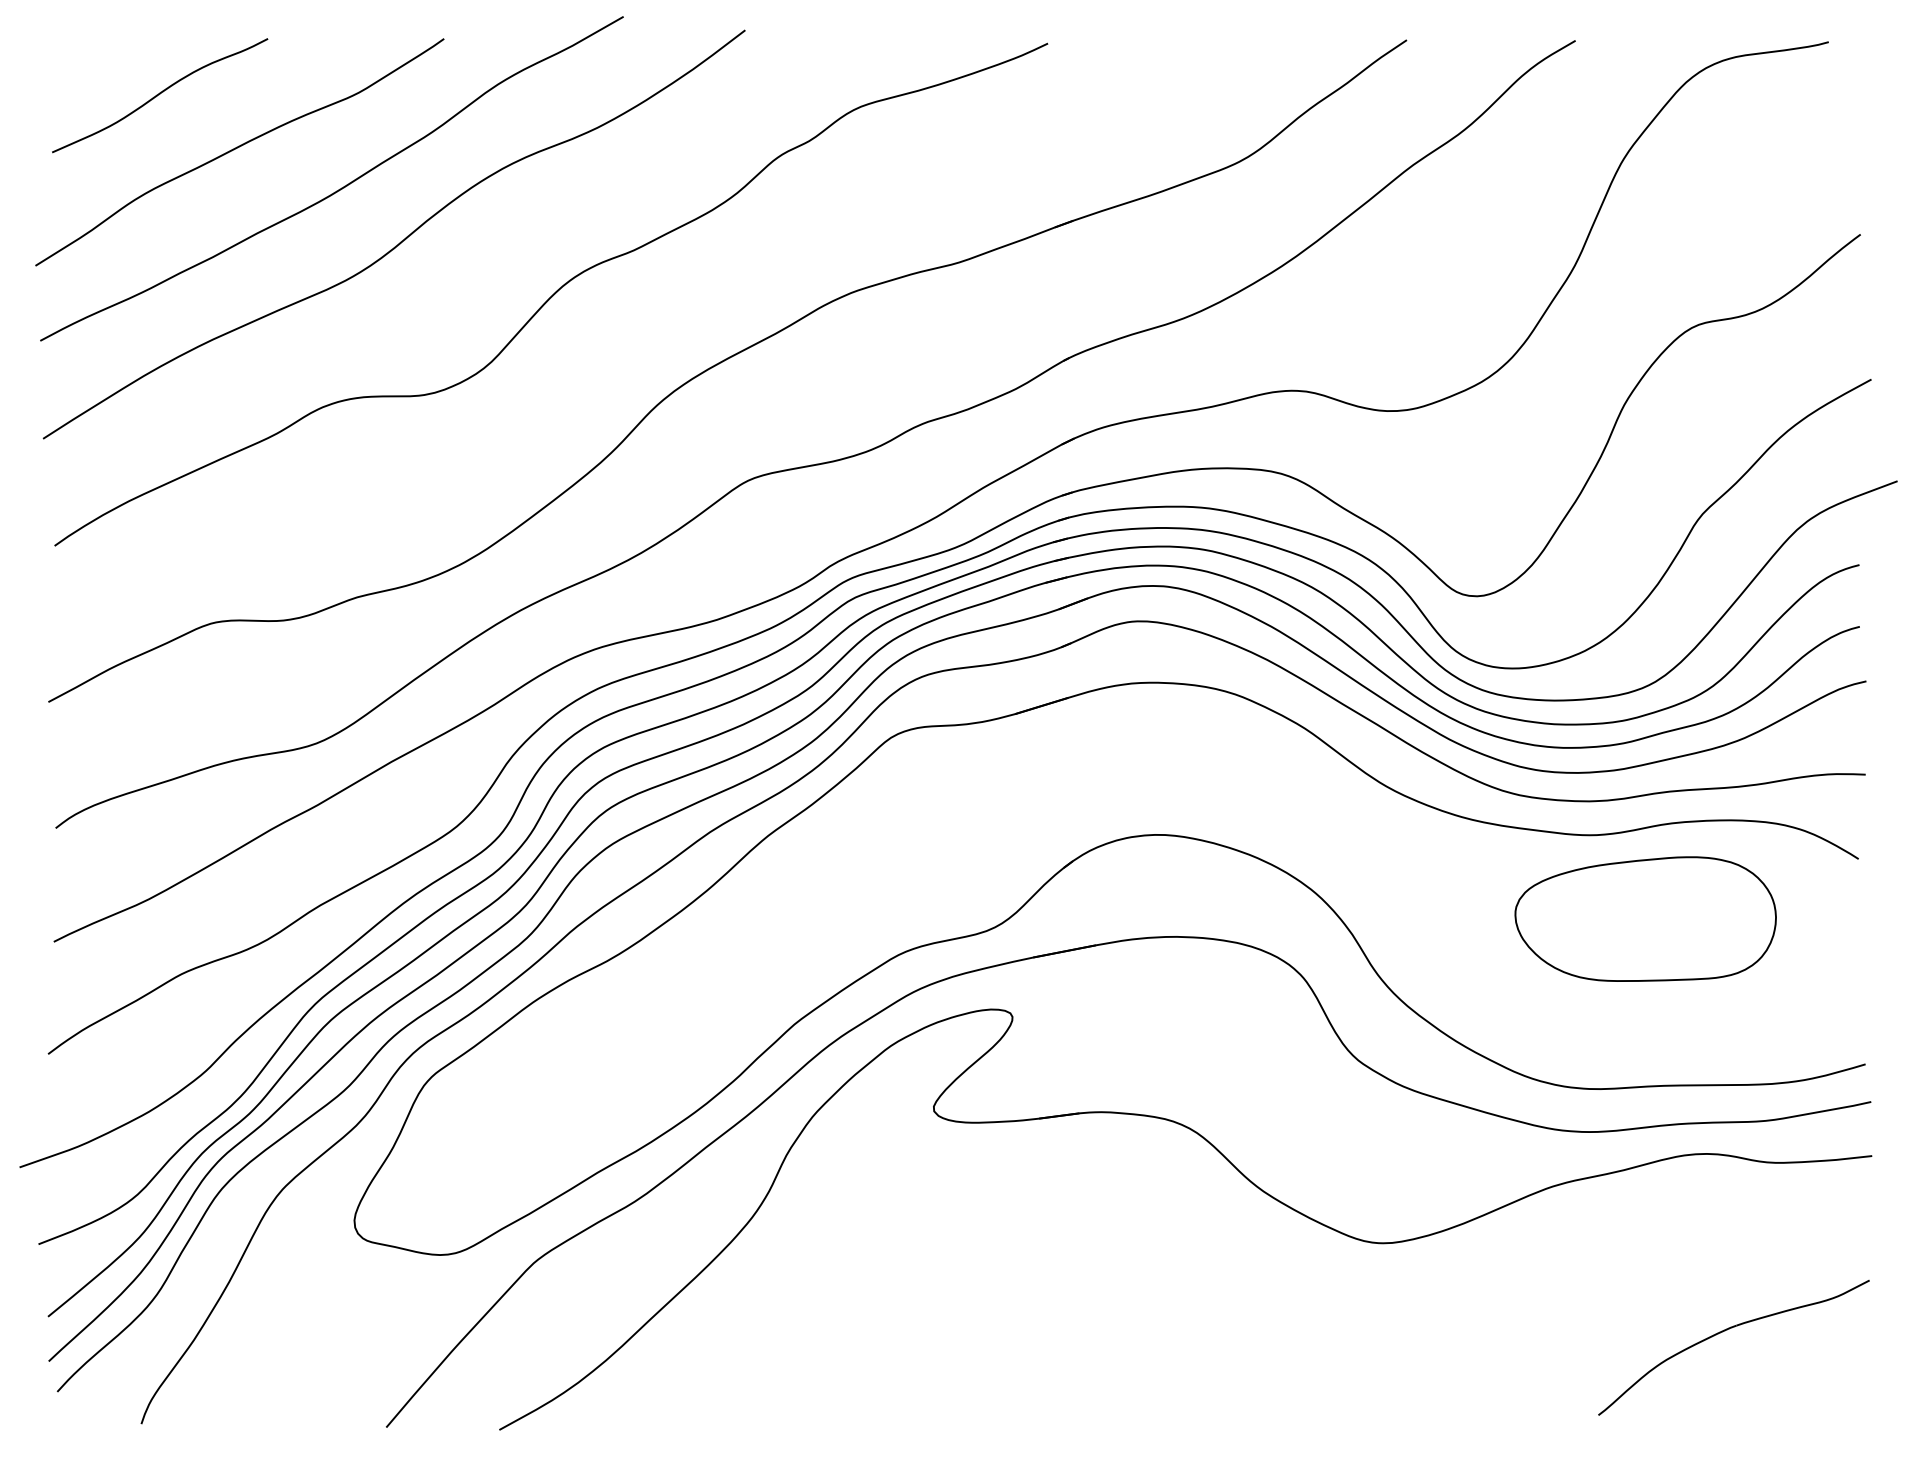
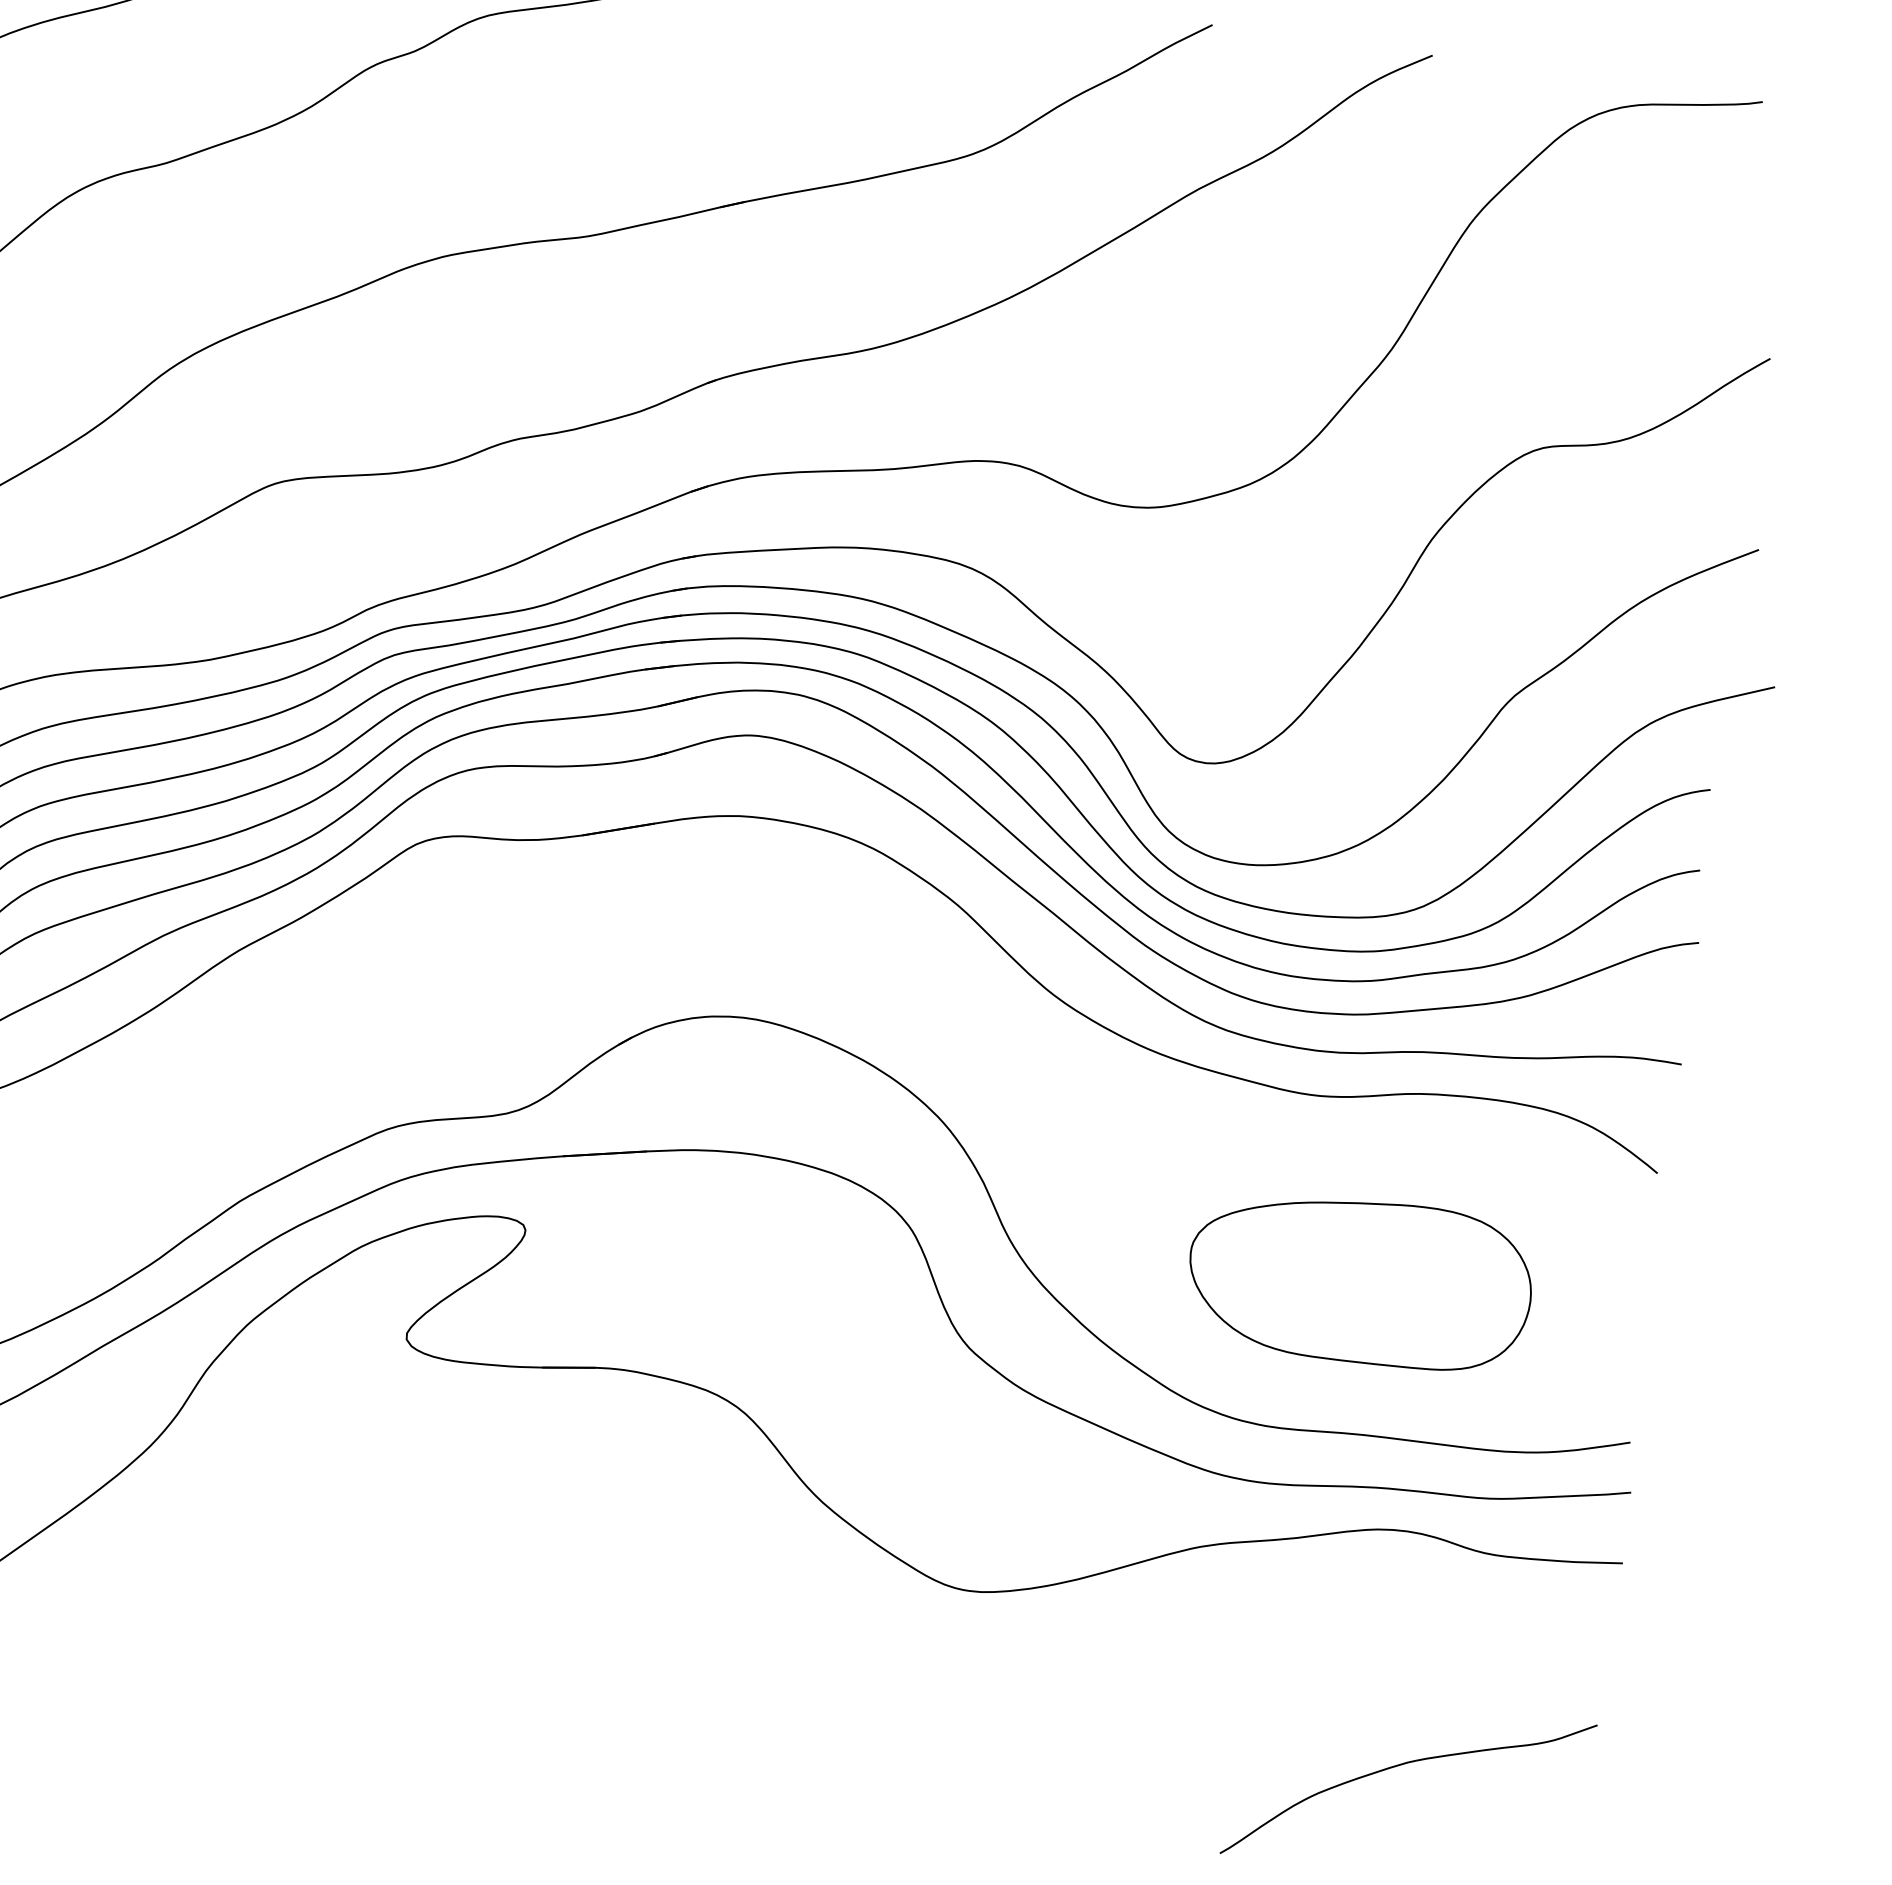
part: (1645, 918) -> (1359, 1279), moved

